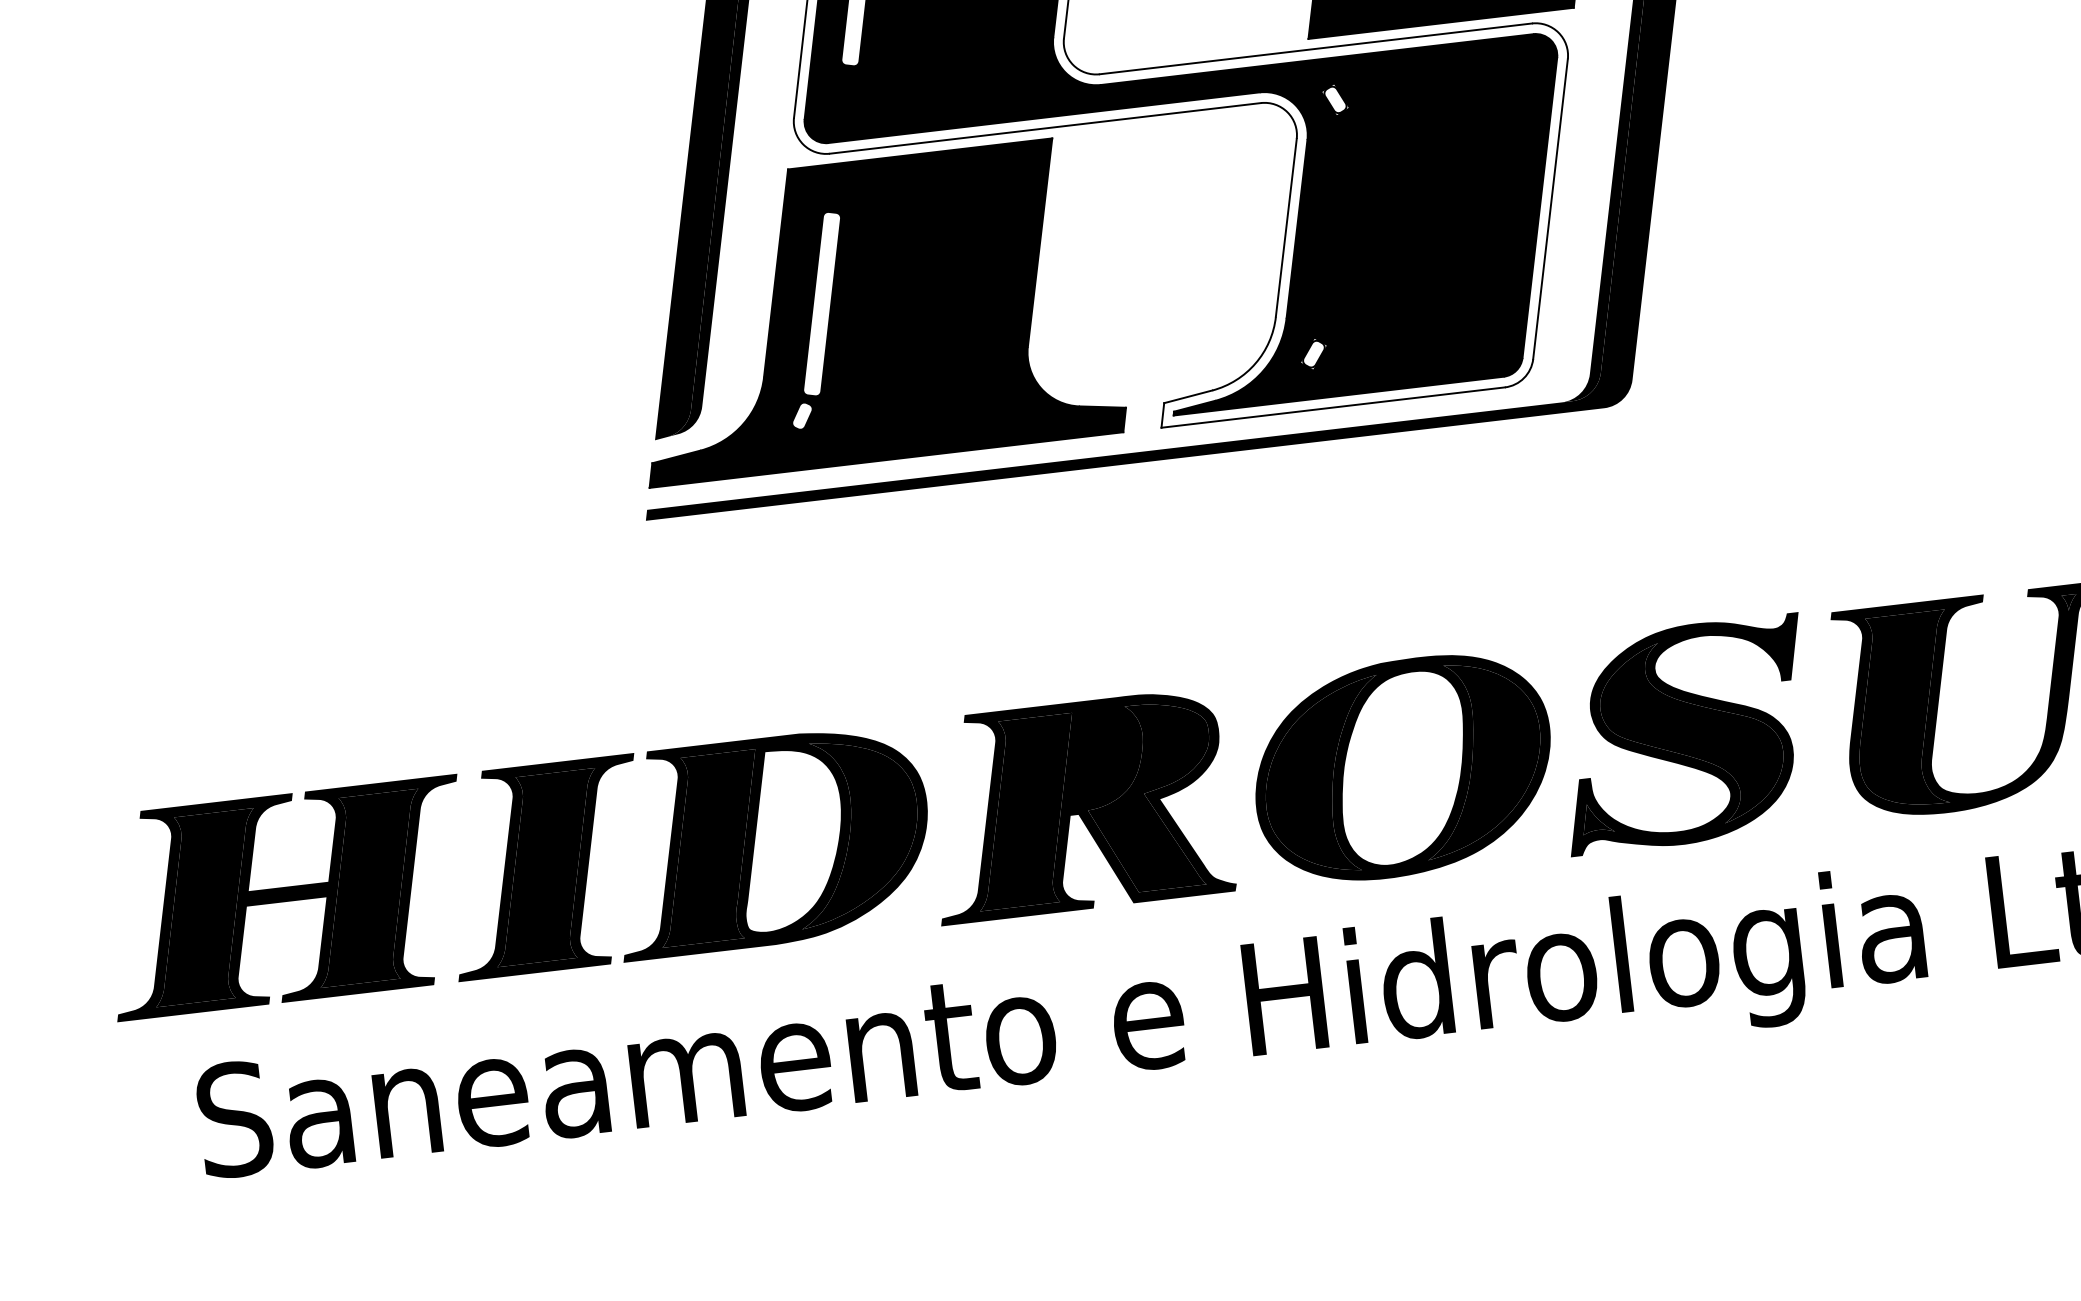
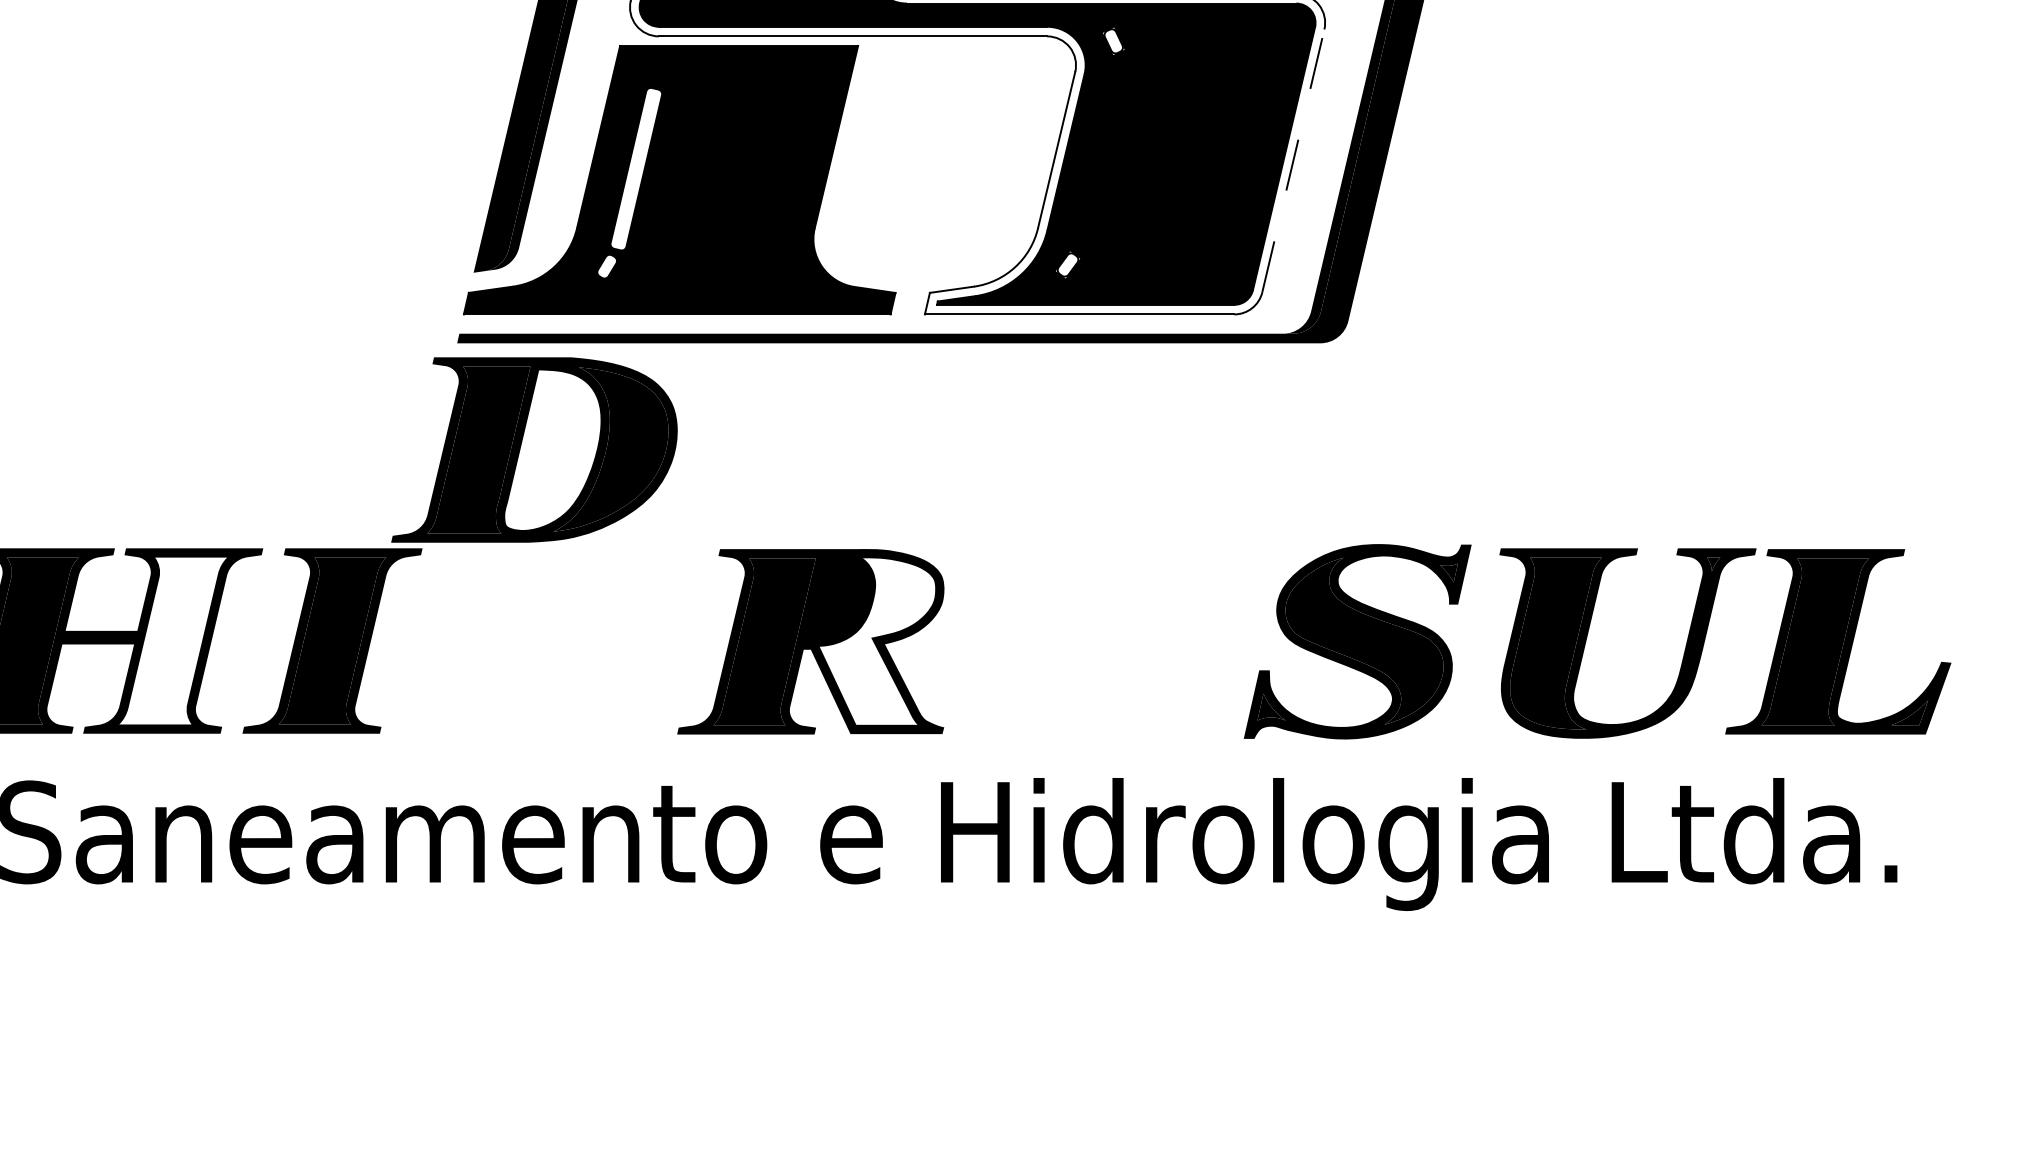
line: (1550, 208) -> (1293, 160), solid -> dashed
part: (1402, 767) -> (1103, 641), removed
fill: (1151, 797) -> (877, 641), removed
part: (770, 840) -> (534, 449), moved
fill: (369, 887) -> (173, 640), removed

